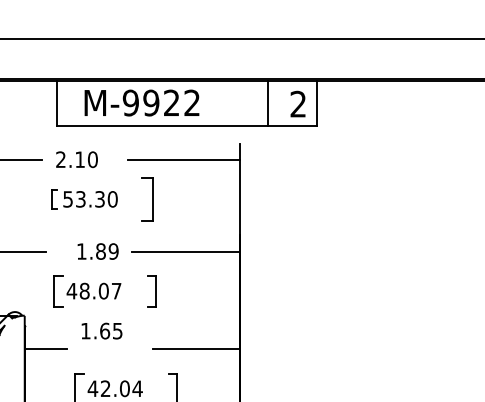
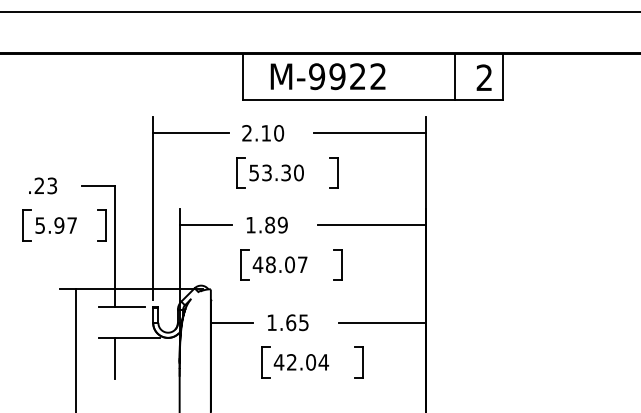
part: (54, 198) -> (240, 172), size x1.67
part: (147, 198) -> (333, 172), size x0.71
text: (97, 250) -> (266, 224), moved
text: (102, 330) -> (288, 322), moved

